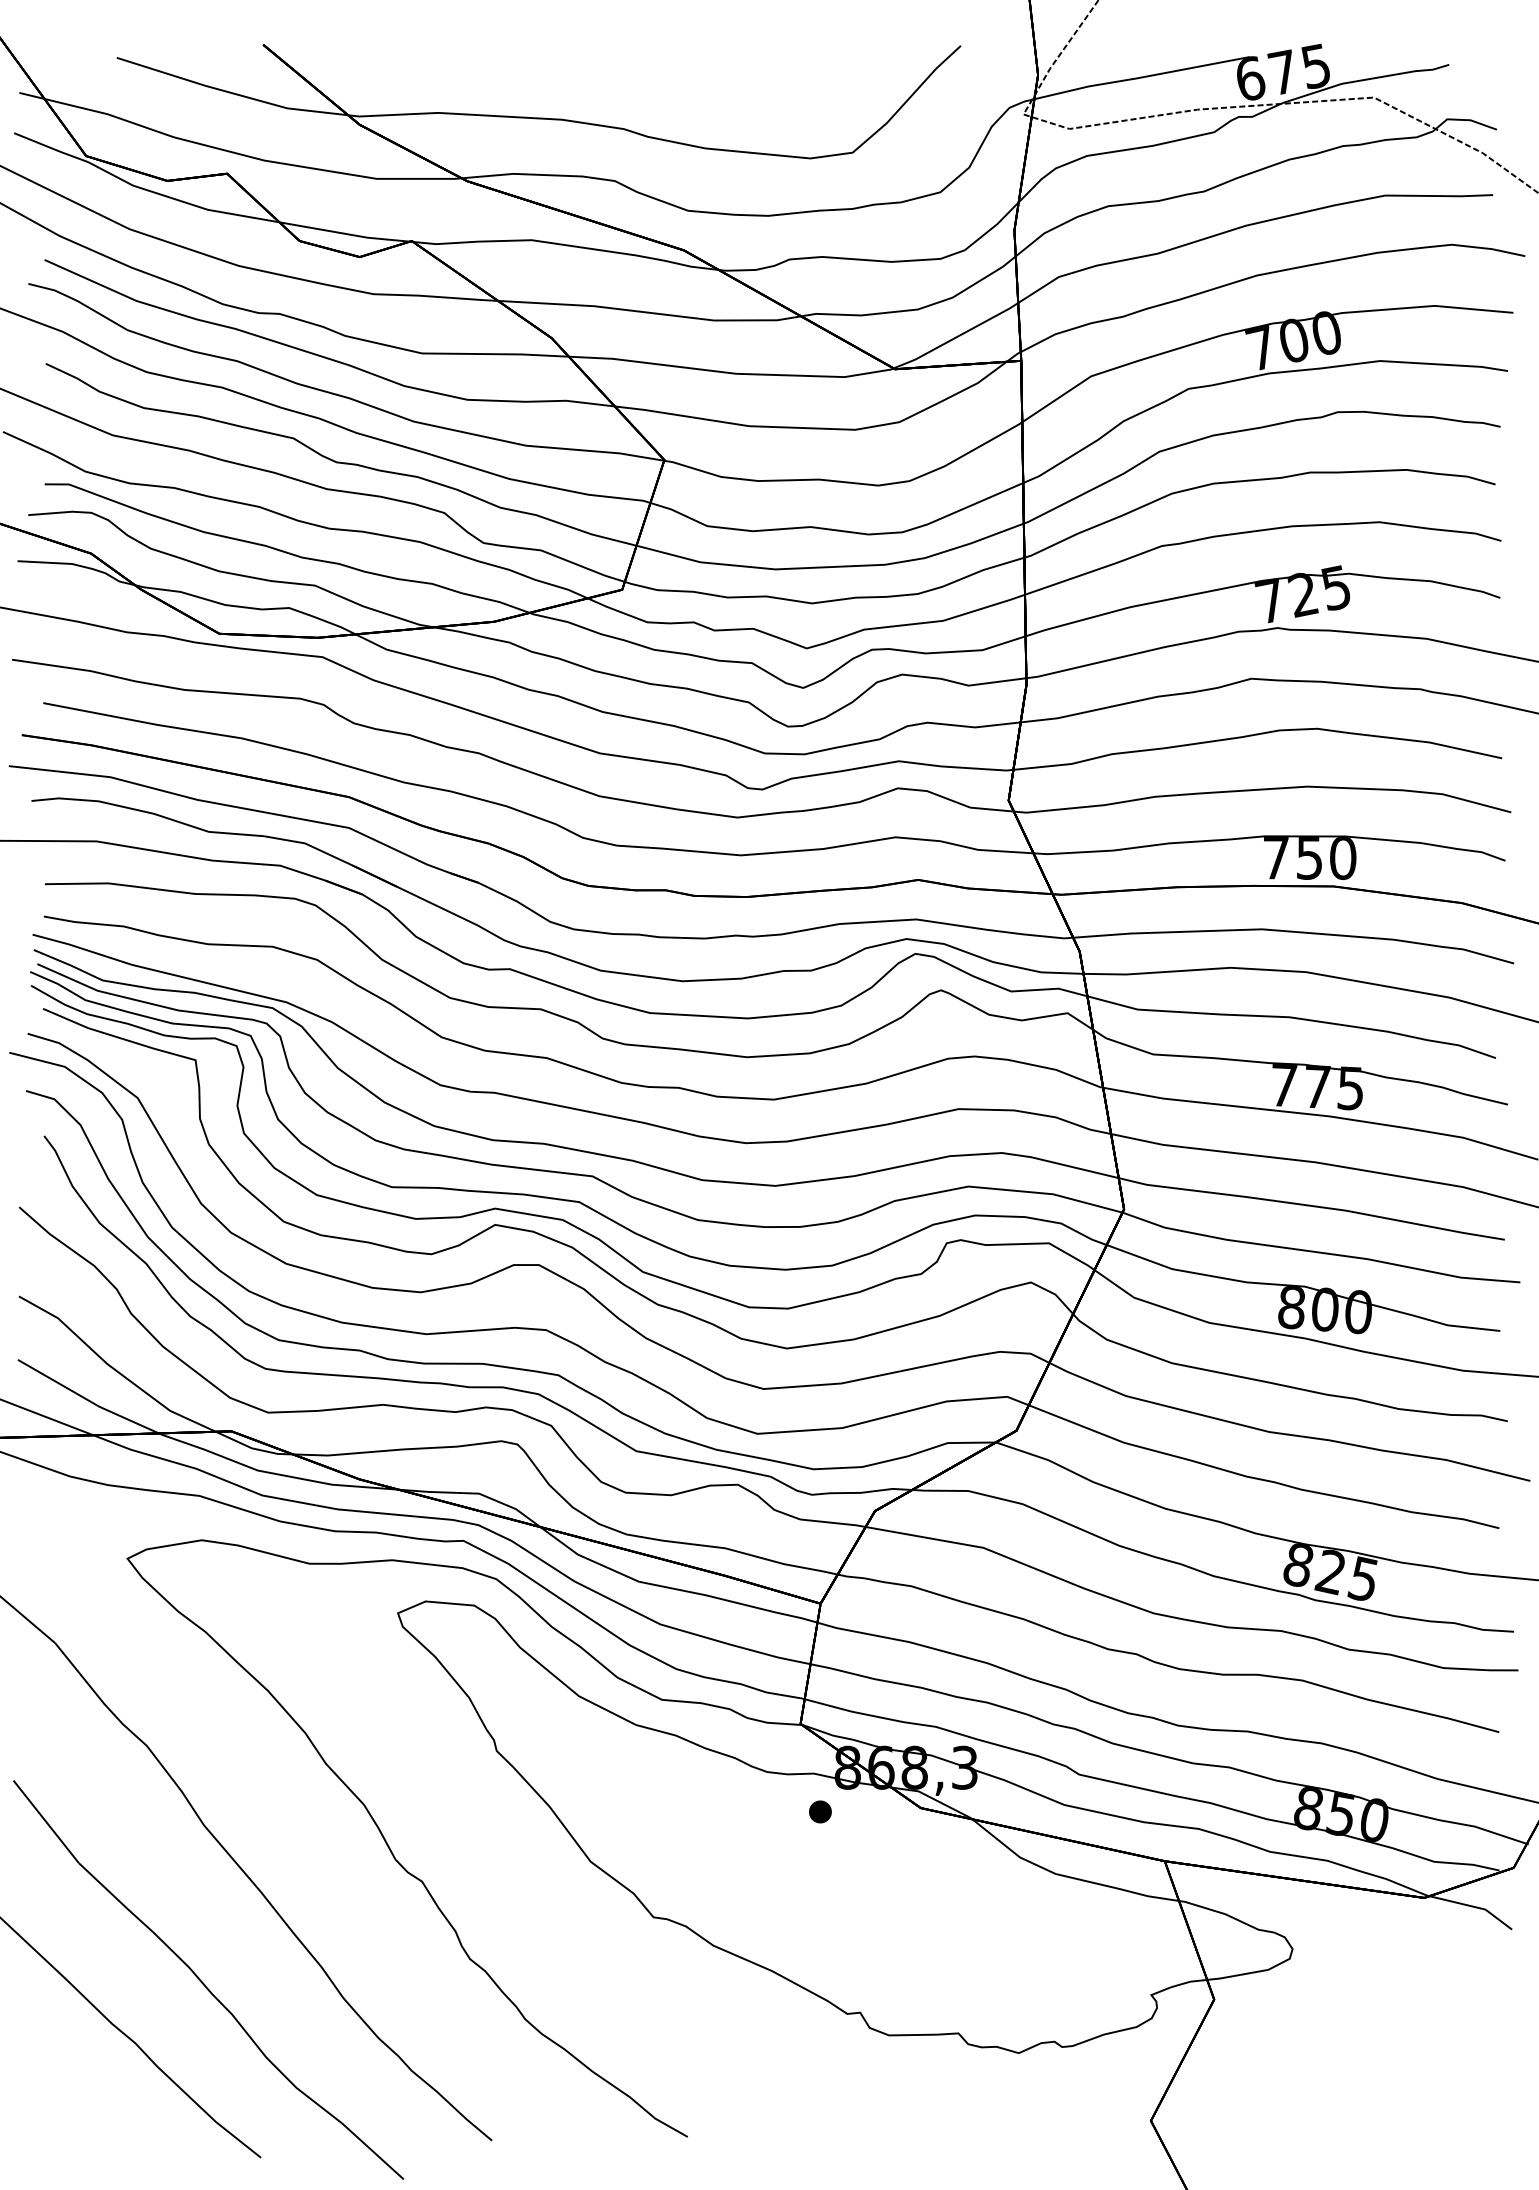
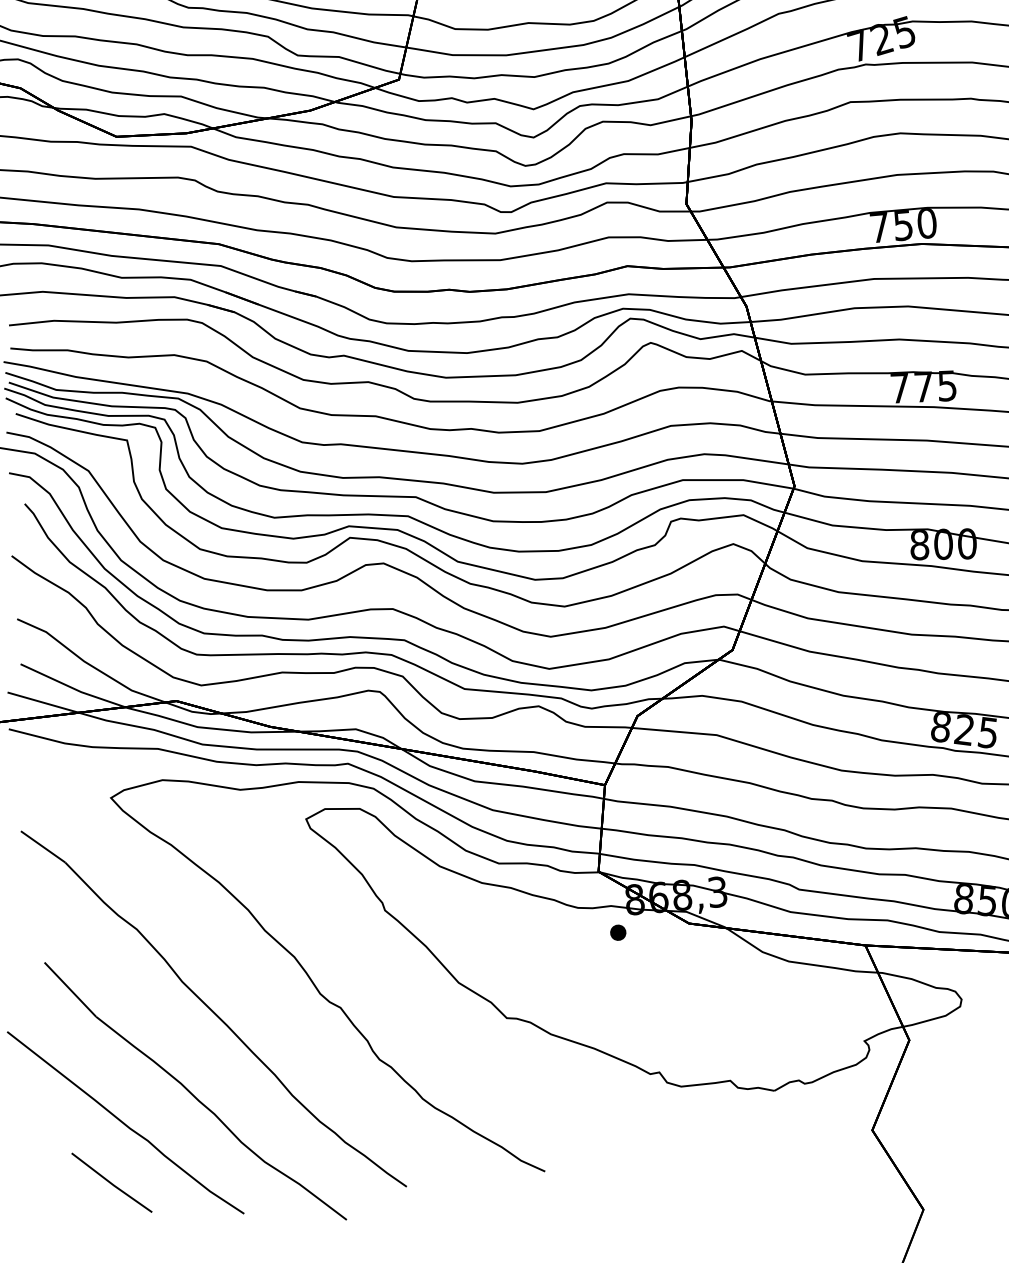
line: (79, 2097) -> (111, 1182), added

